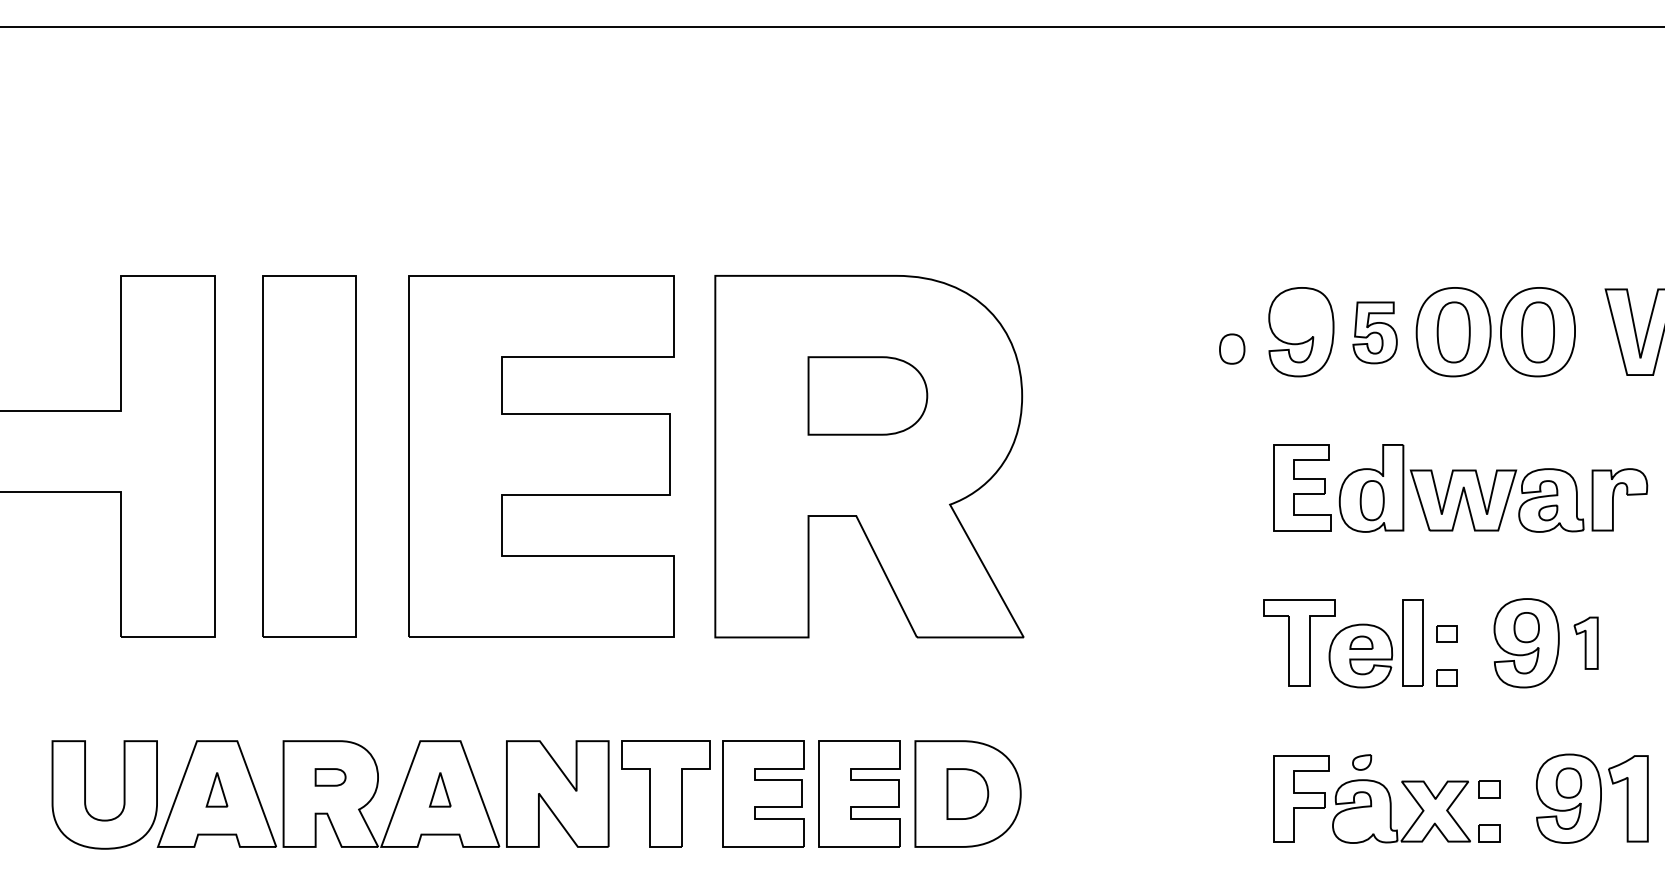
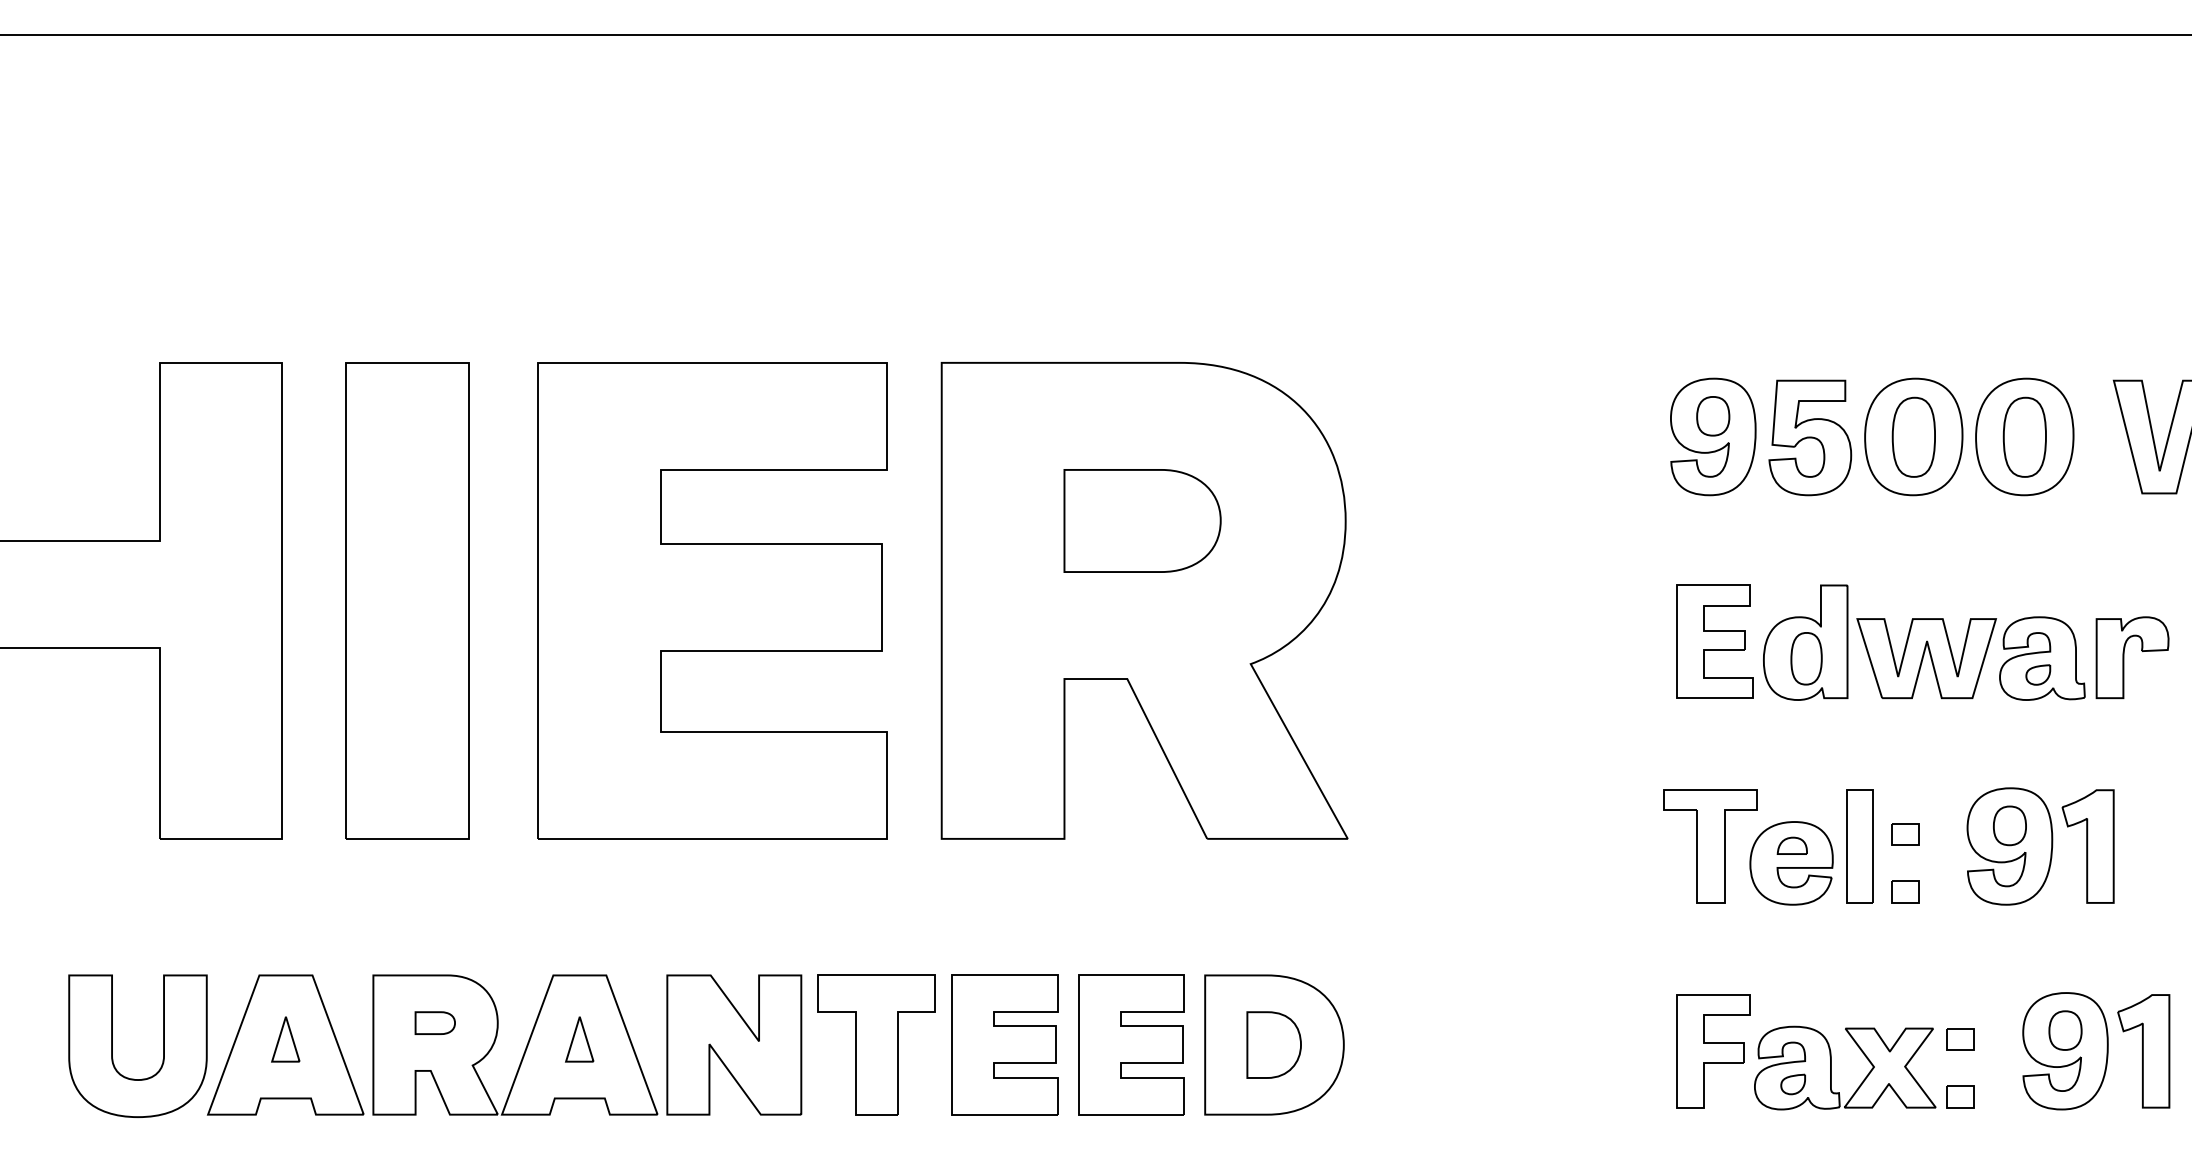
part: (1375, 332) -> (1810, 437), size x1.43
part: (1232, 349) -> (1713, 416), moved
part: (1585, 643) -> (2087, 846), size x1.67
part: (1361, 762) -> (1792, 1084), moved

